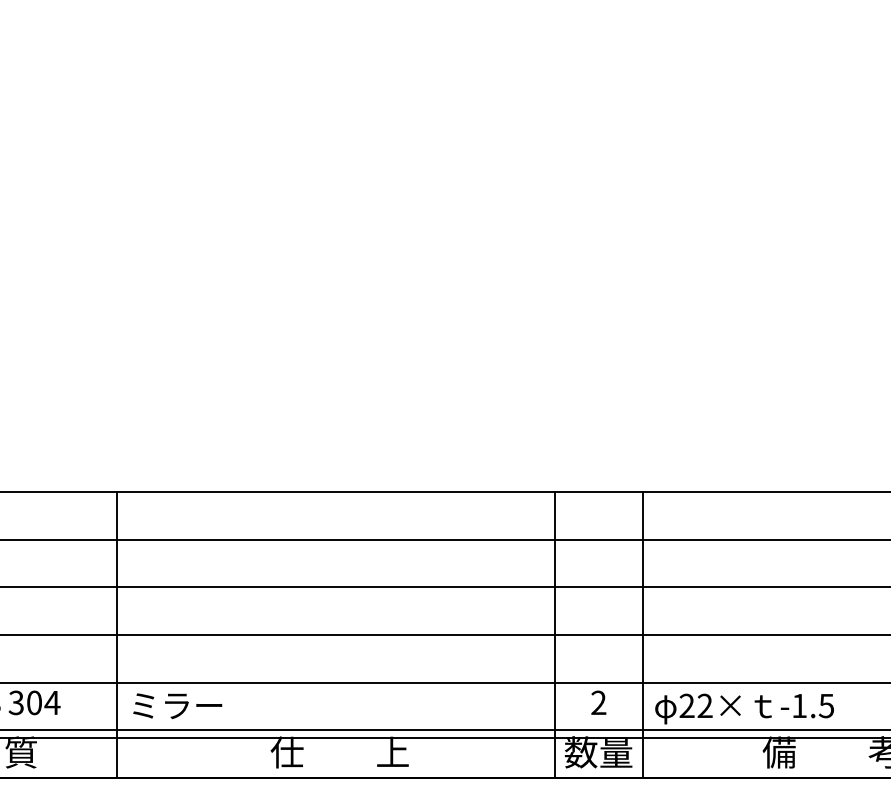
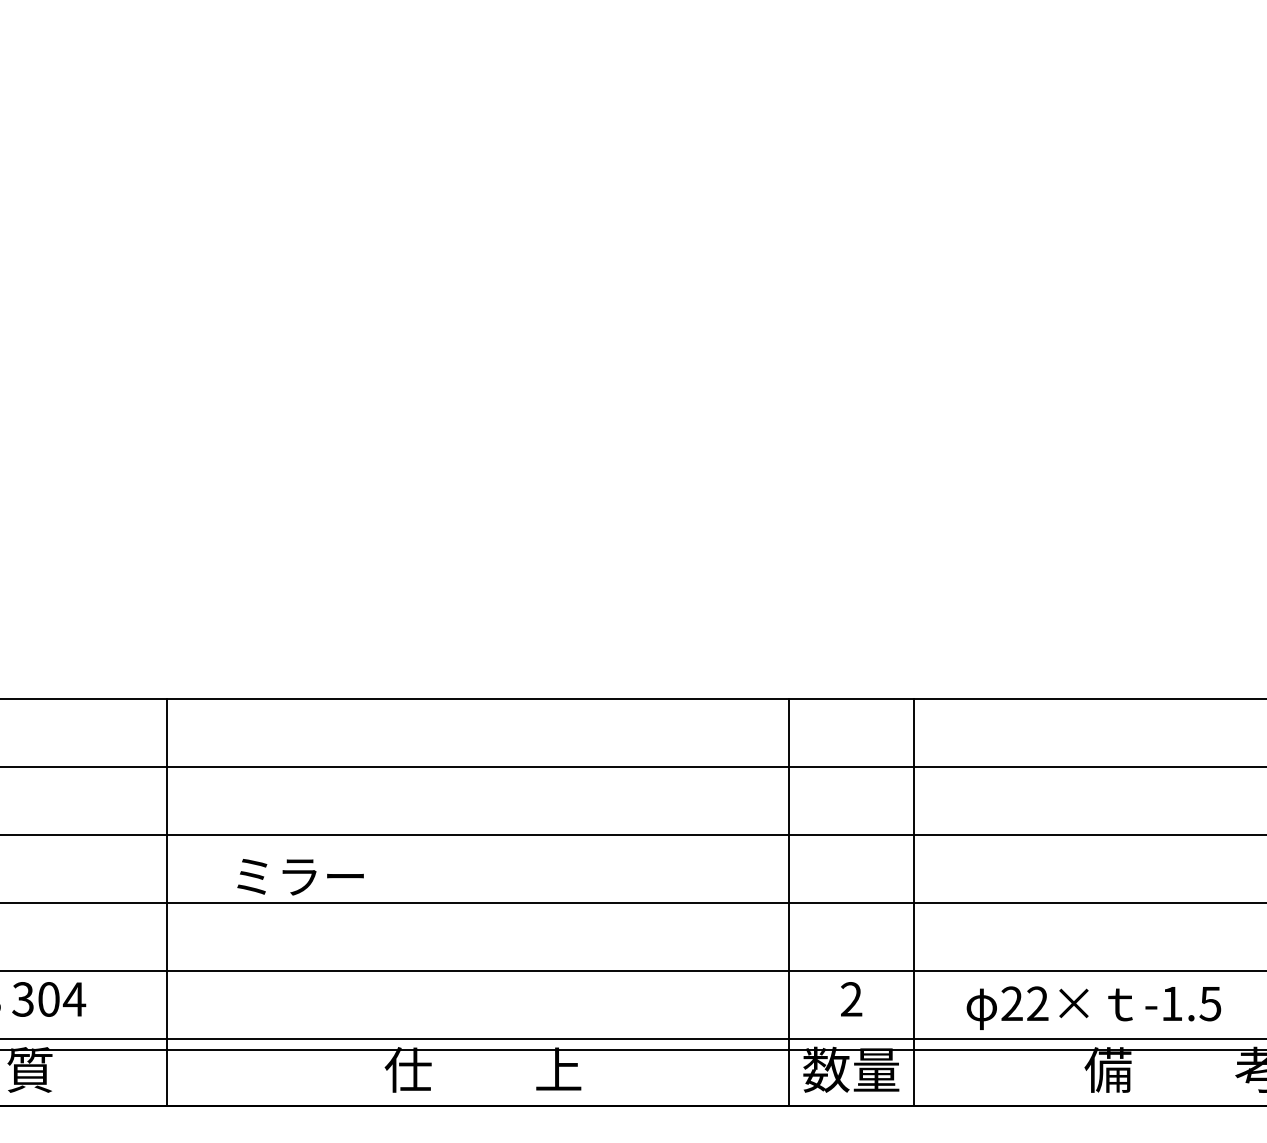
text: (177, 706) -> (300, 877), moved
text: (744, 708) -> (1093, 1007), moved

